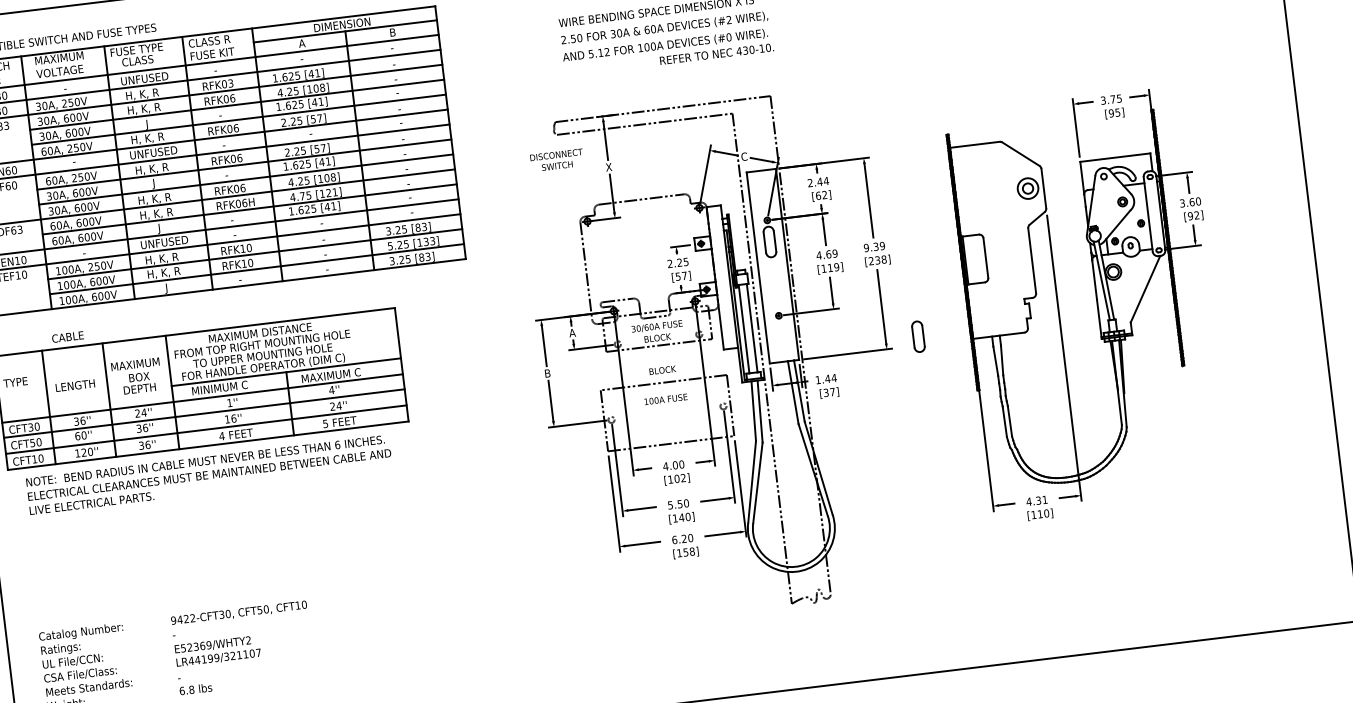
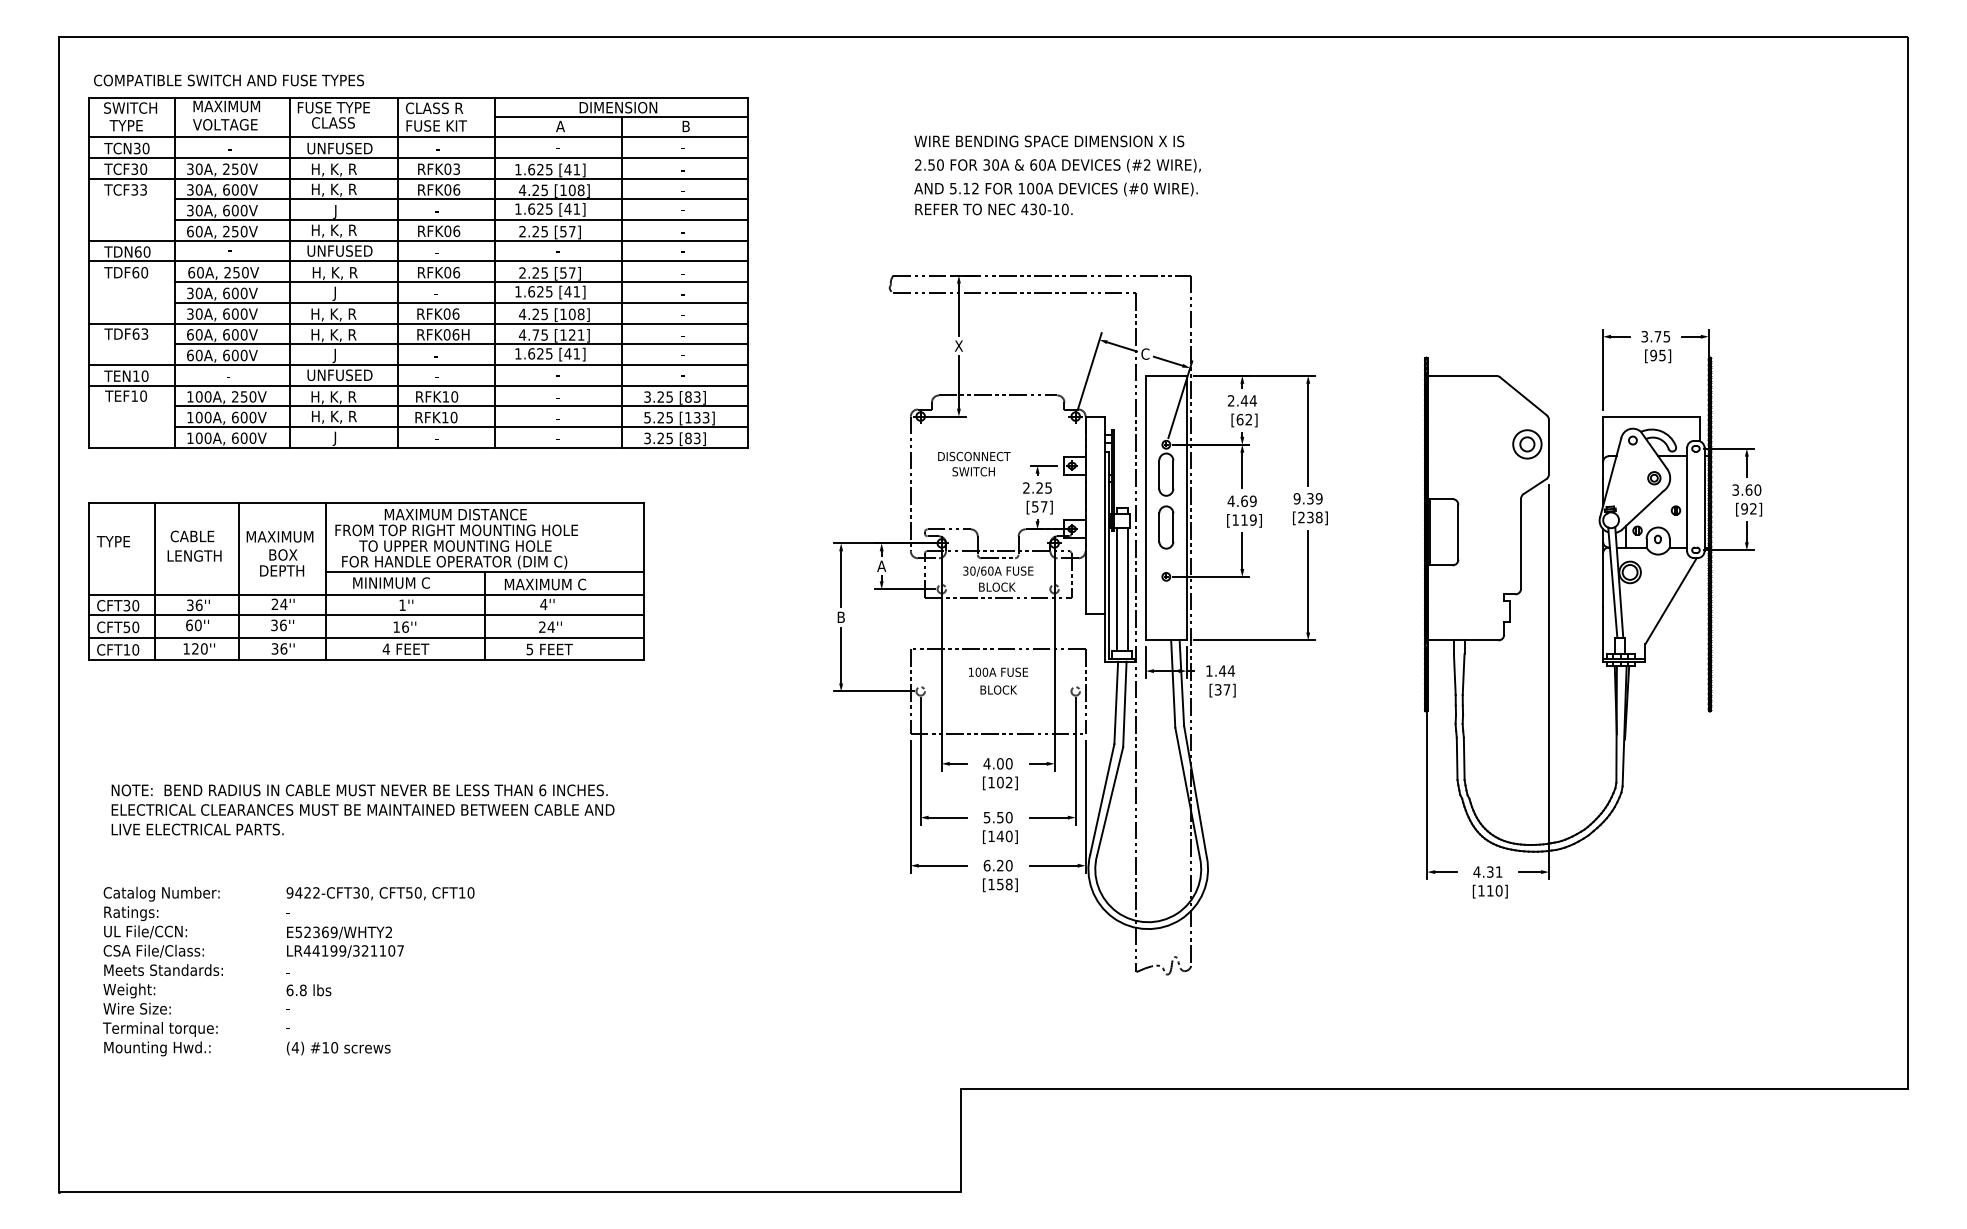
text: (716, 54) -> (993, 209), moved
text: (557, 160) -> (974, 464), moved
part: (918, 336) -> (1166, 527), moved
text: (67, 337) -> (192, 536), moved
text: (662, 369) -> (998, 689), moved
text: (209, 474) -> (362, 809), moved

